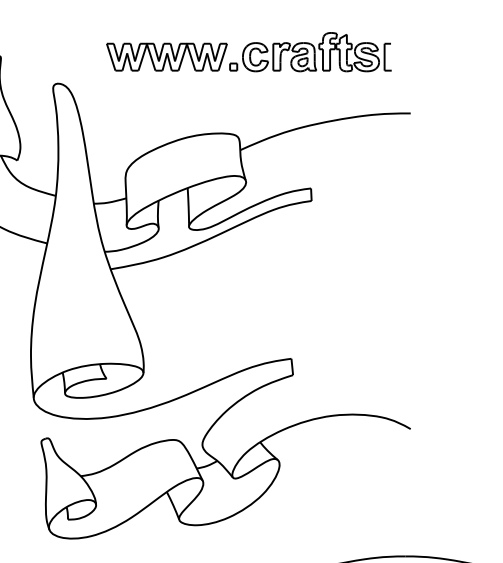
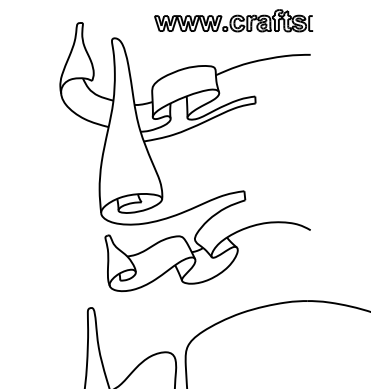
part: (248, 51) -> (233, 20), moved

